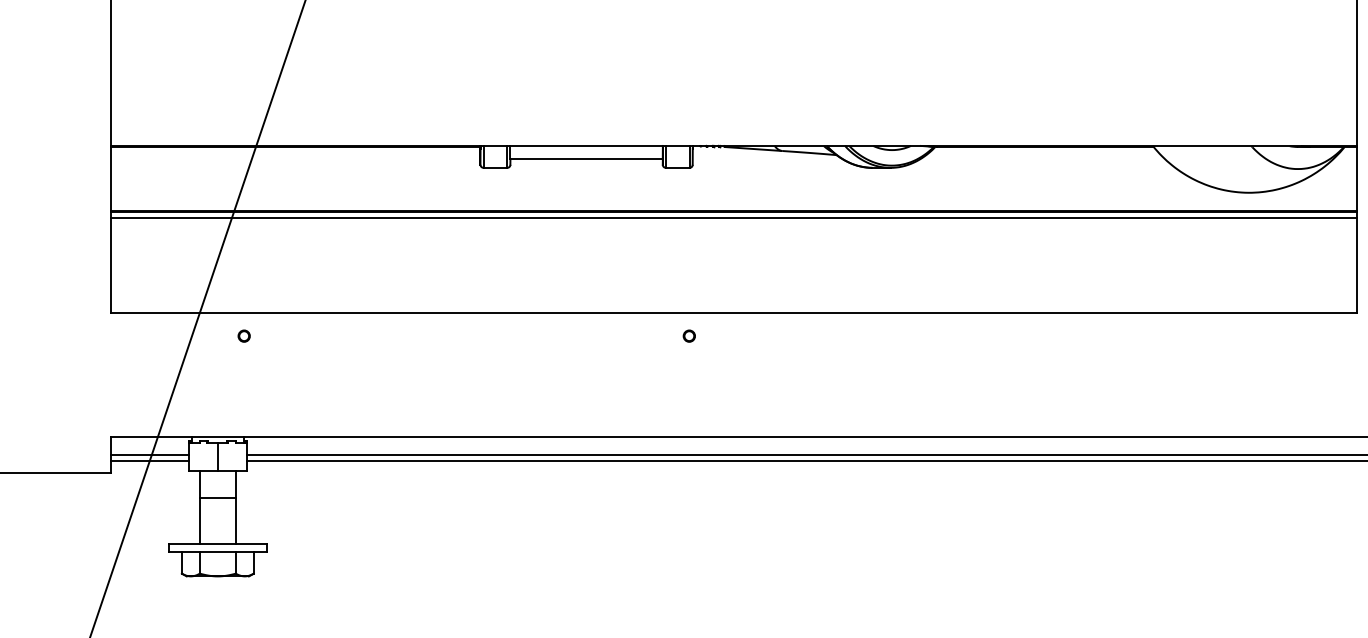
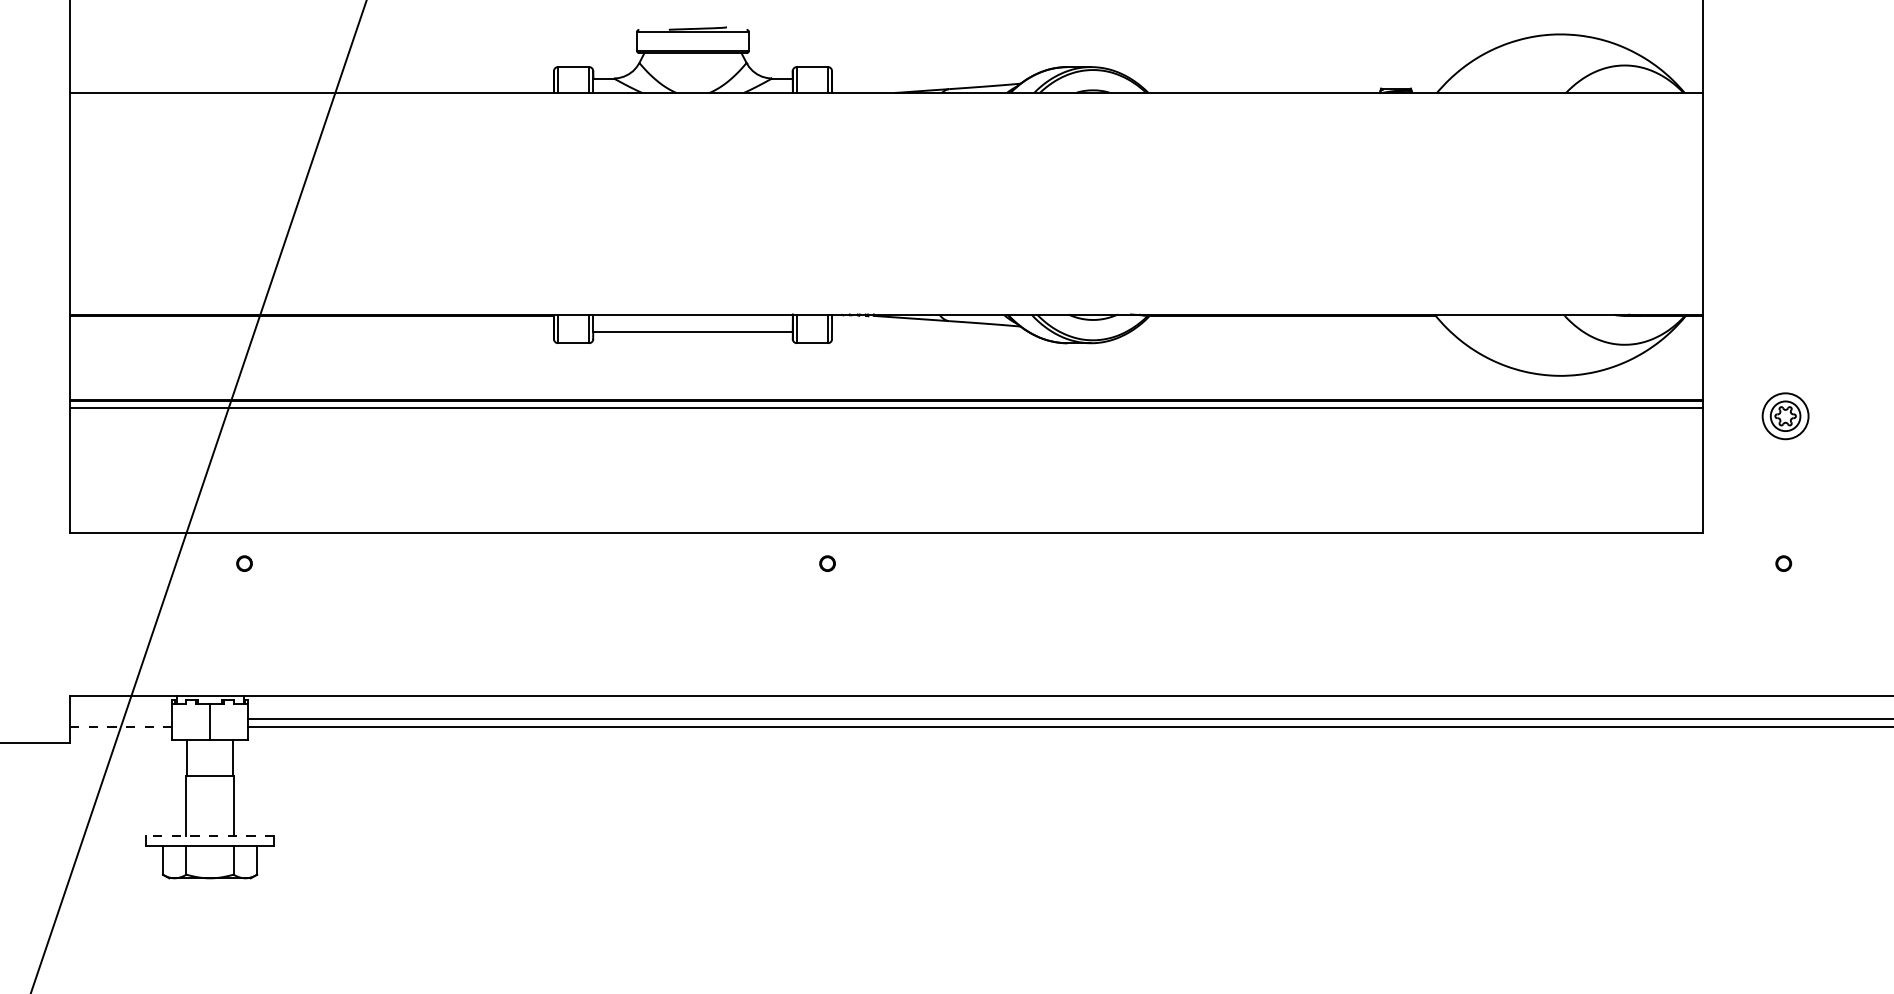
line: (150, 455) -> (121, 719), removed
line: (150, 461) -> (121, 727), solid -> dashed
line: (217, 544) -> (209, 836), solid -> dashed

